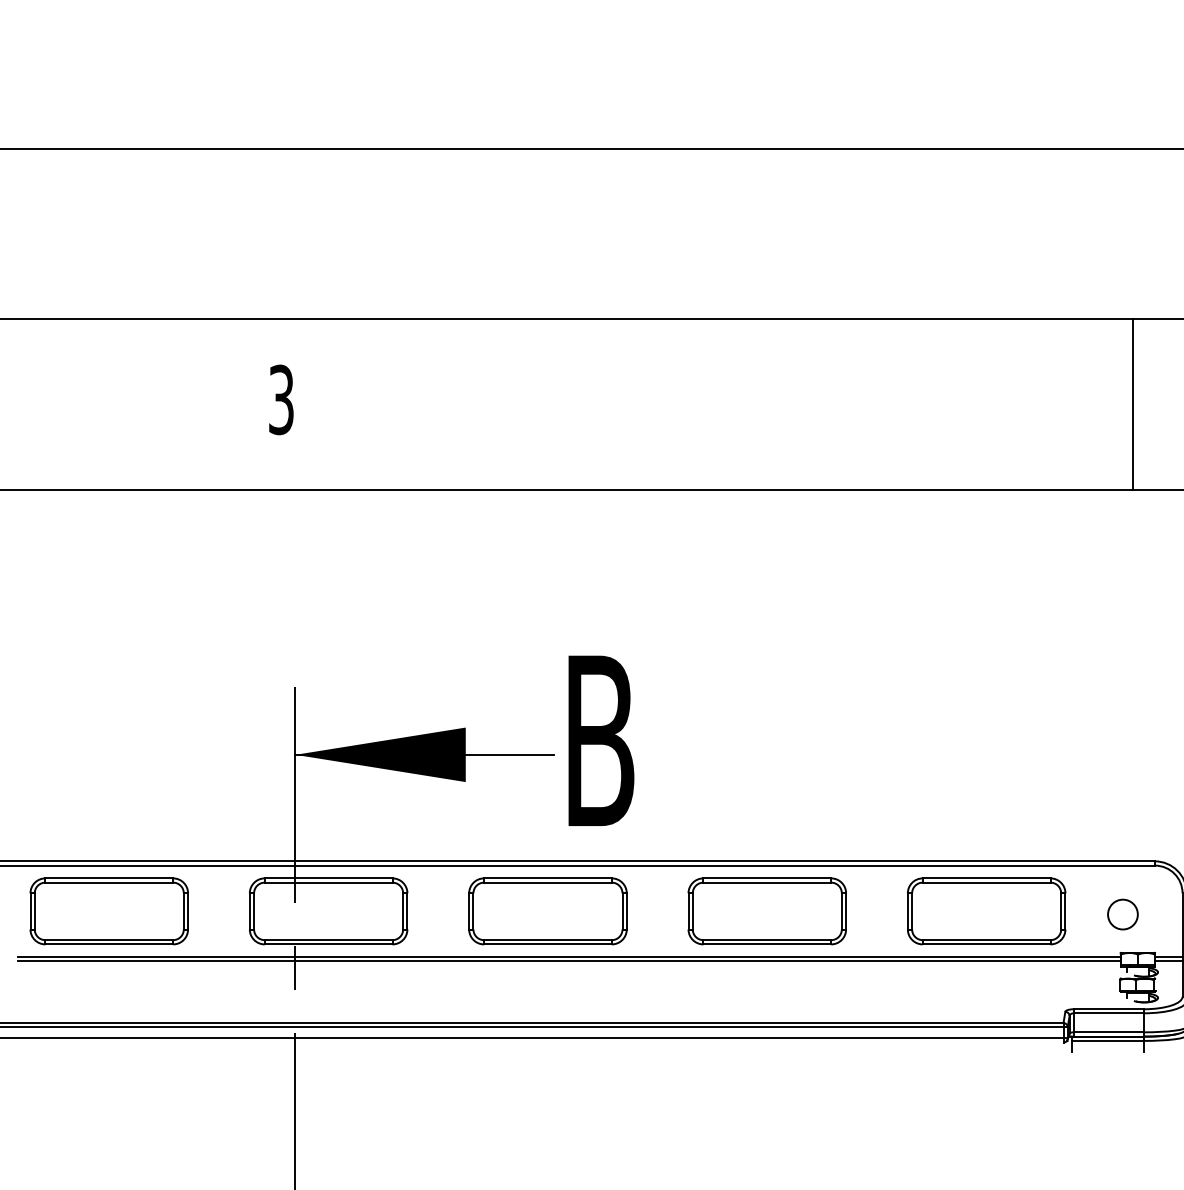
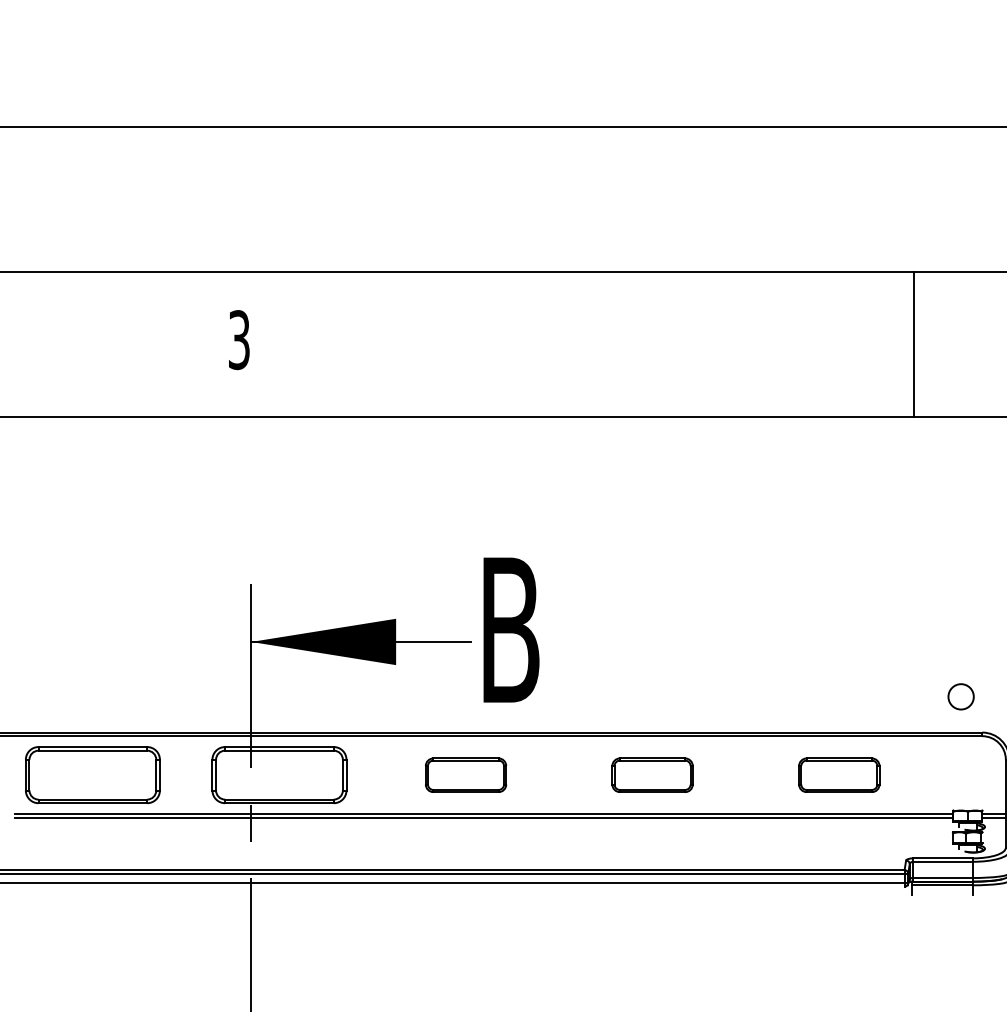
line: (1132, 403) -> (913, 343), moved
part: (547, 911) -> (465, 775), size x0.6
part: (767, 911) -> (652, 775), size x0.6
part: (987, 911) -> (839, 775), size x0.6
circle: (1122, 914) -> (960, 696), moved

